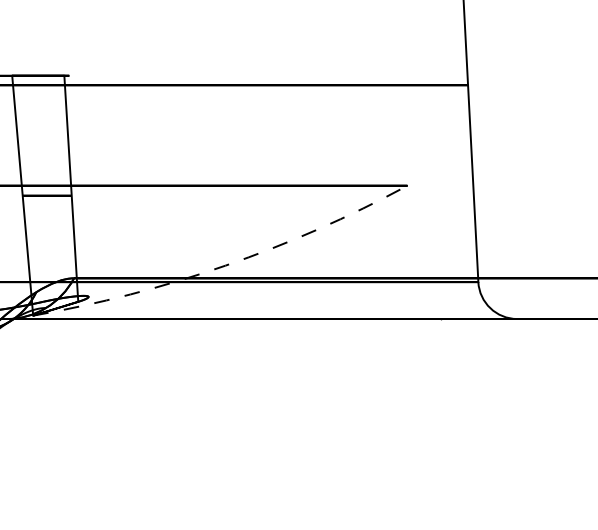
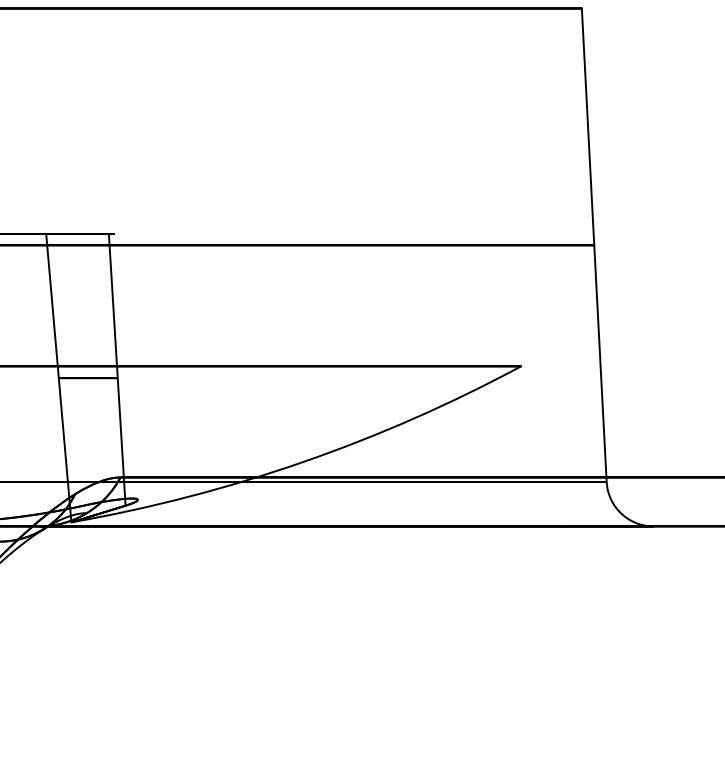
arc: (225, 265) -> (302, 462), dashed -> solid

